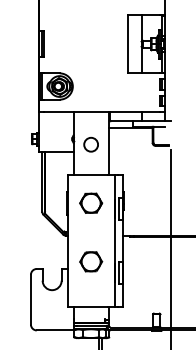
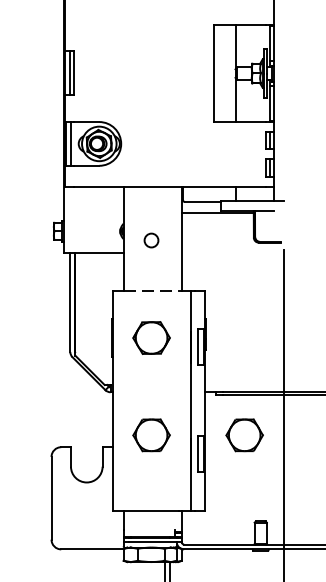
circle: (90, 144) -> (150, 240), size x0.6
line: (91, 174) -> (152, 290), solid -> dashed
part: (147, 261) -> (245, 434), added

